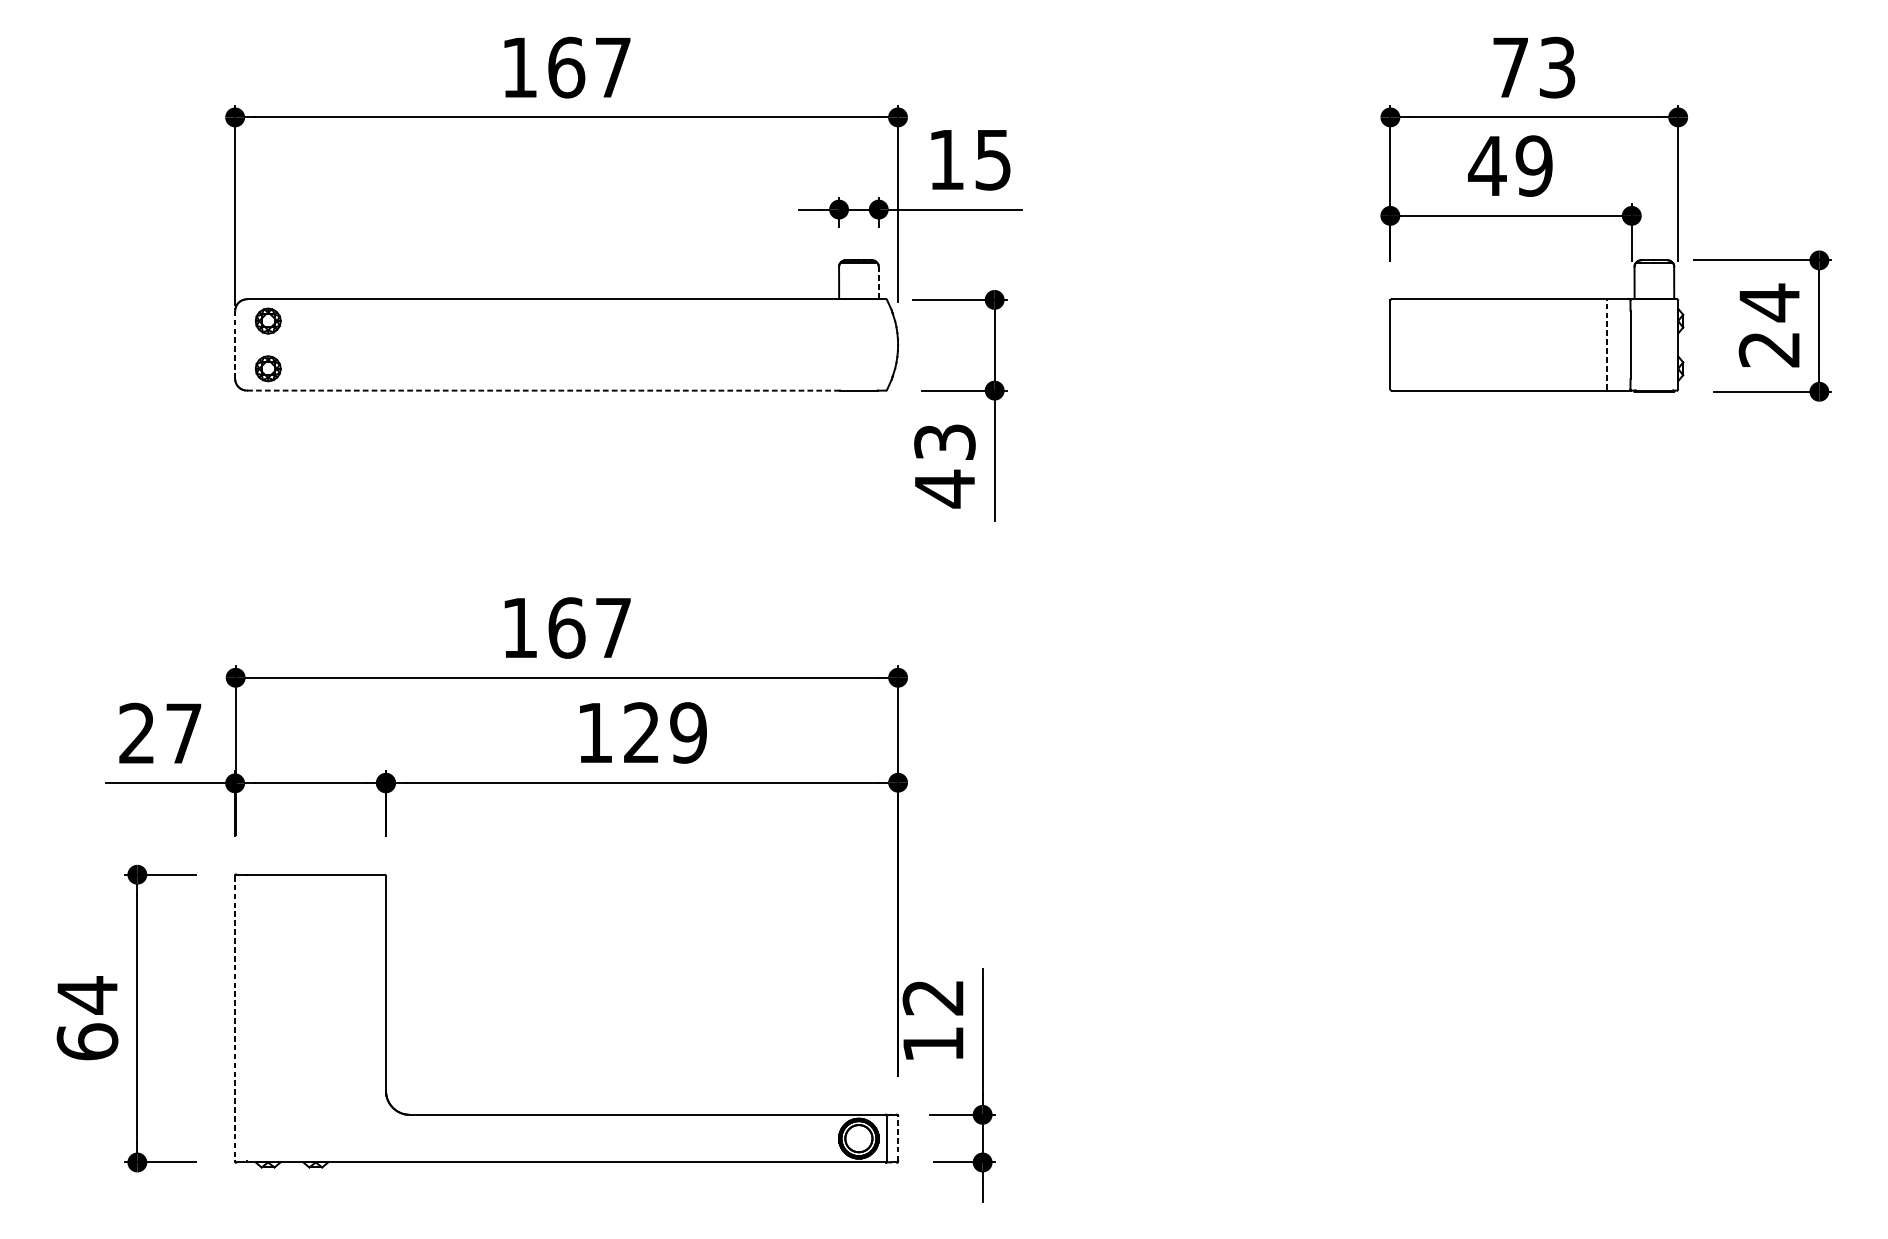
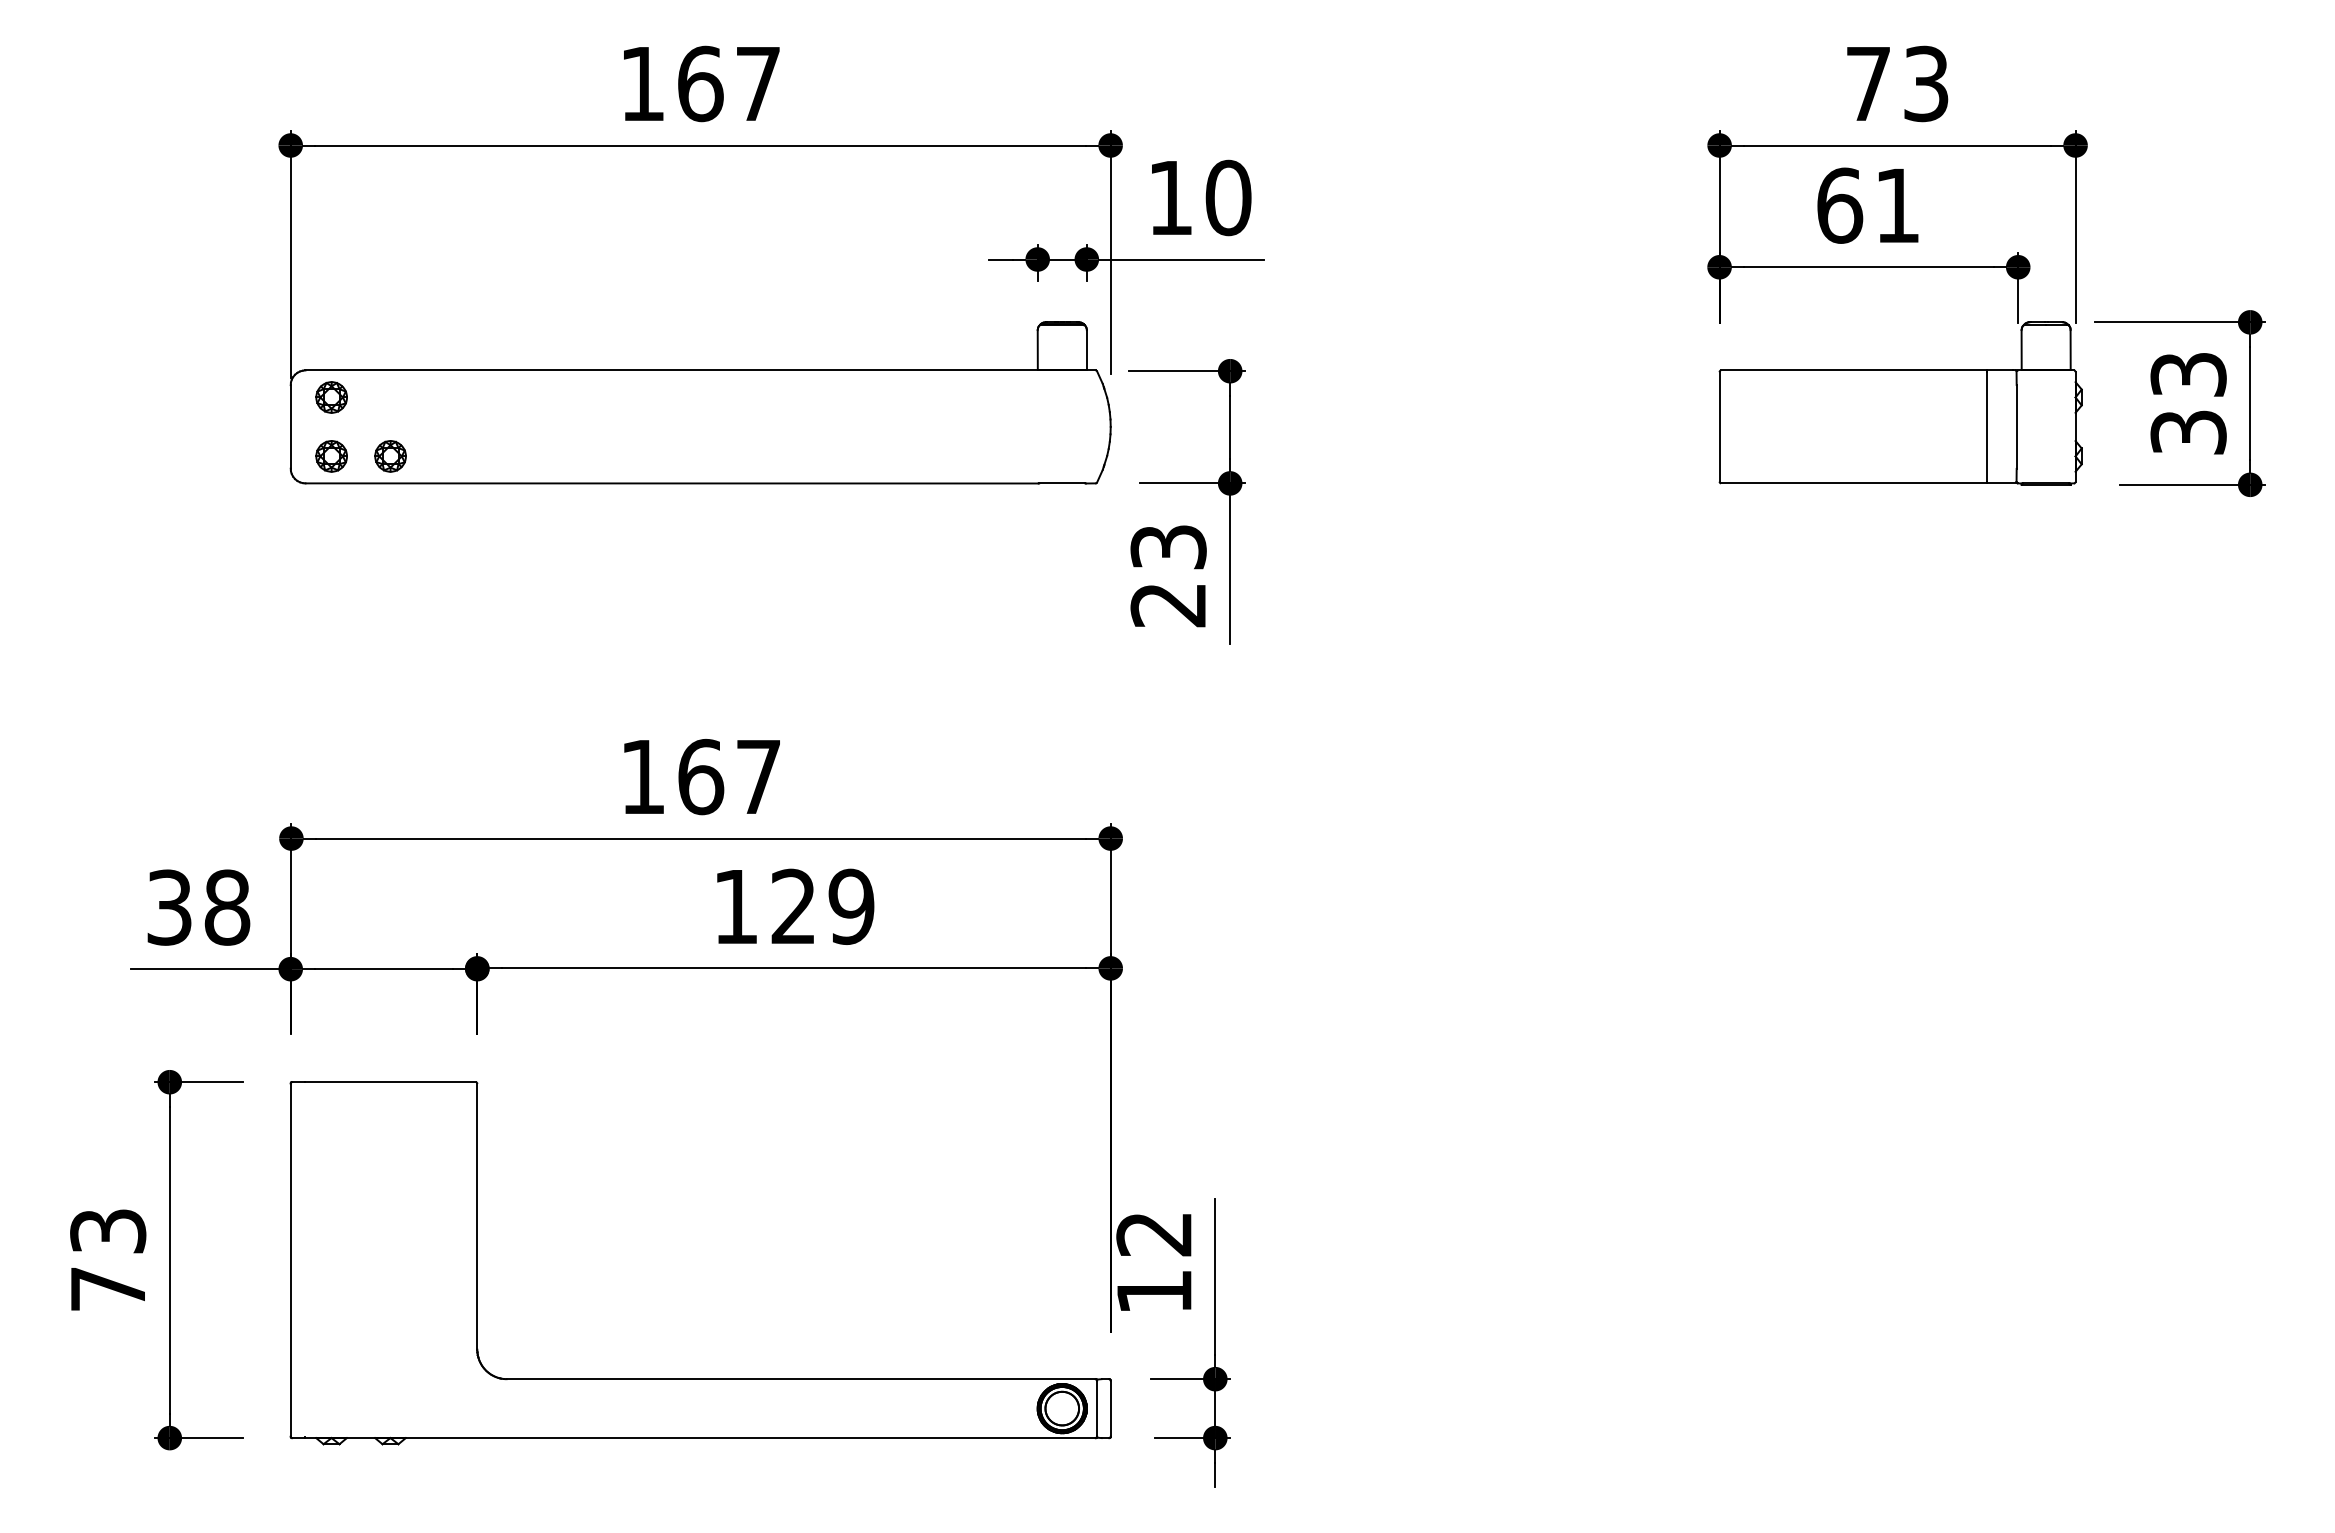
text: (993, 159) -> (1228, 197), 15 -> 10
text: (1509, 165) -> (1867, 205), 49 -> 61
line: (878, 283) -> (1086, 350), dashed -> solid
text: (1769, 325) -> (2188, 402), 24 -> 33
line: (234, 344) -> (290, 426), dashed -> solid
line: (1606, 344) -> (1987, 426), dashed -> solid
part: (315, 368) -> (390, 456), added
line: (543, 390) -> (672, 483), dashed -> solid
text: (944, 489) -> (1167, 605), 43 -> 23
text: (160, 733) -> (198, 907), 27 -> 38
text: (87, 1018) -> (108, 1259), 64 -> 73
line: (234, 1018) -> (290, 1260), dashed -> solid
line: (897, 1138) -> (1110, 1408), dashed -> solid

